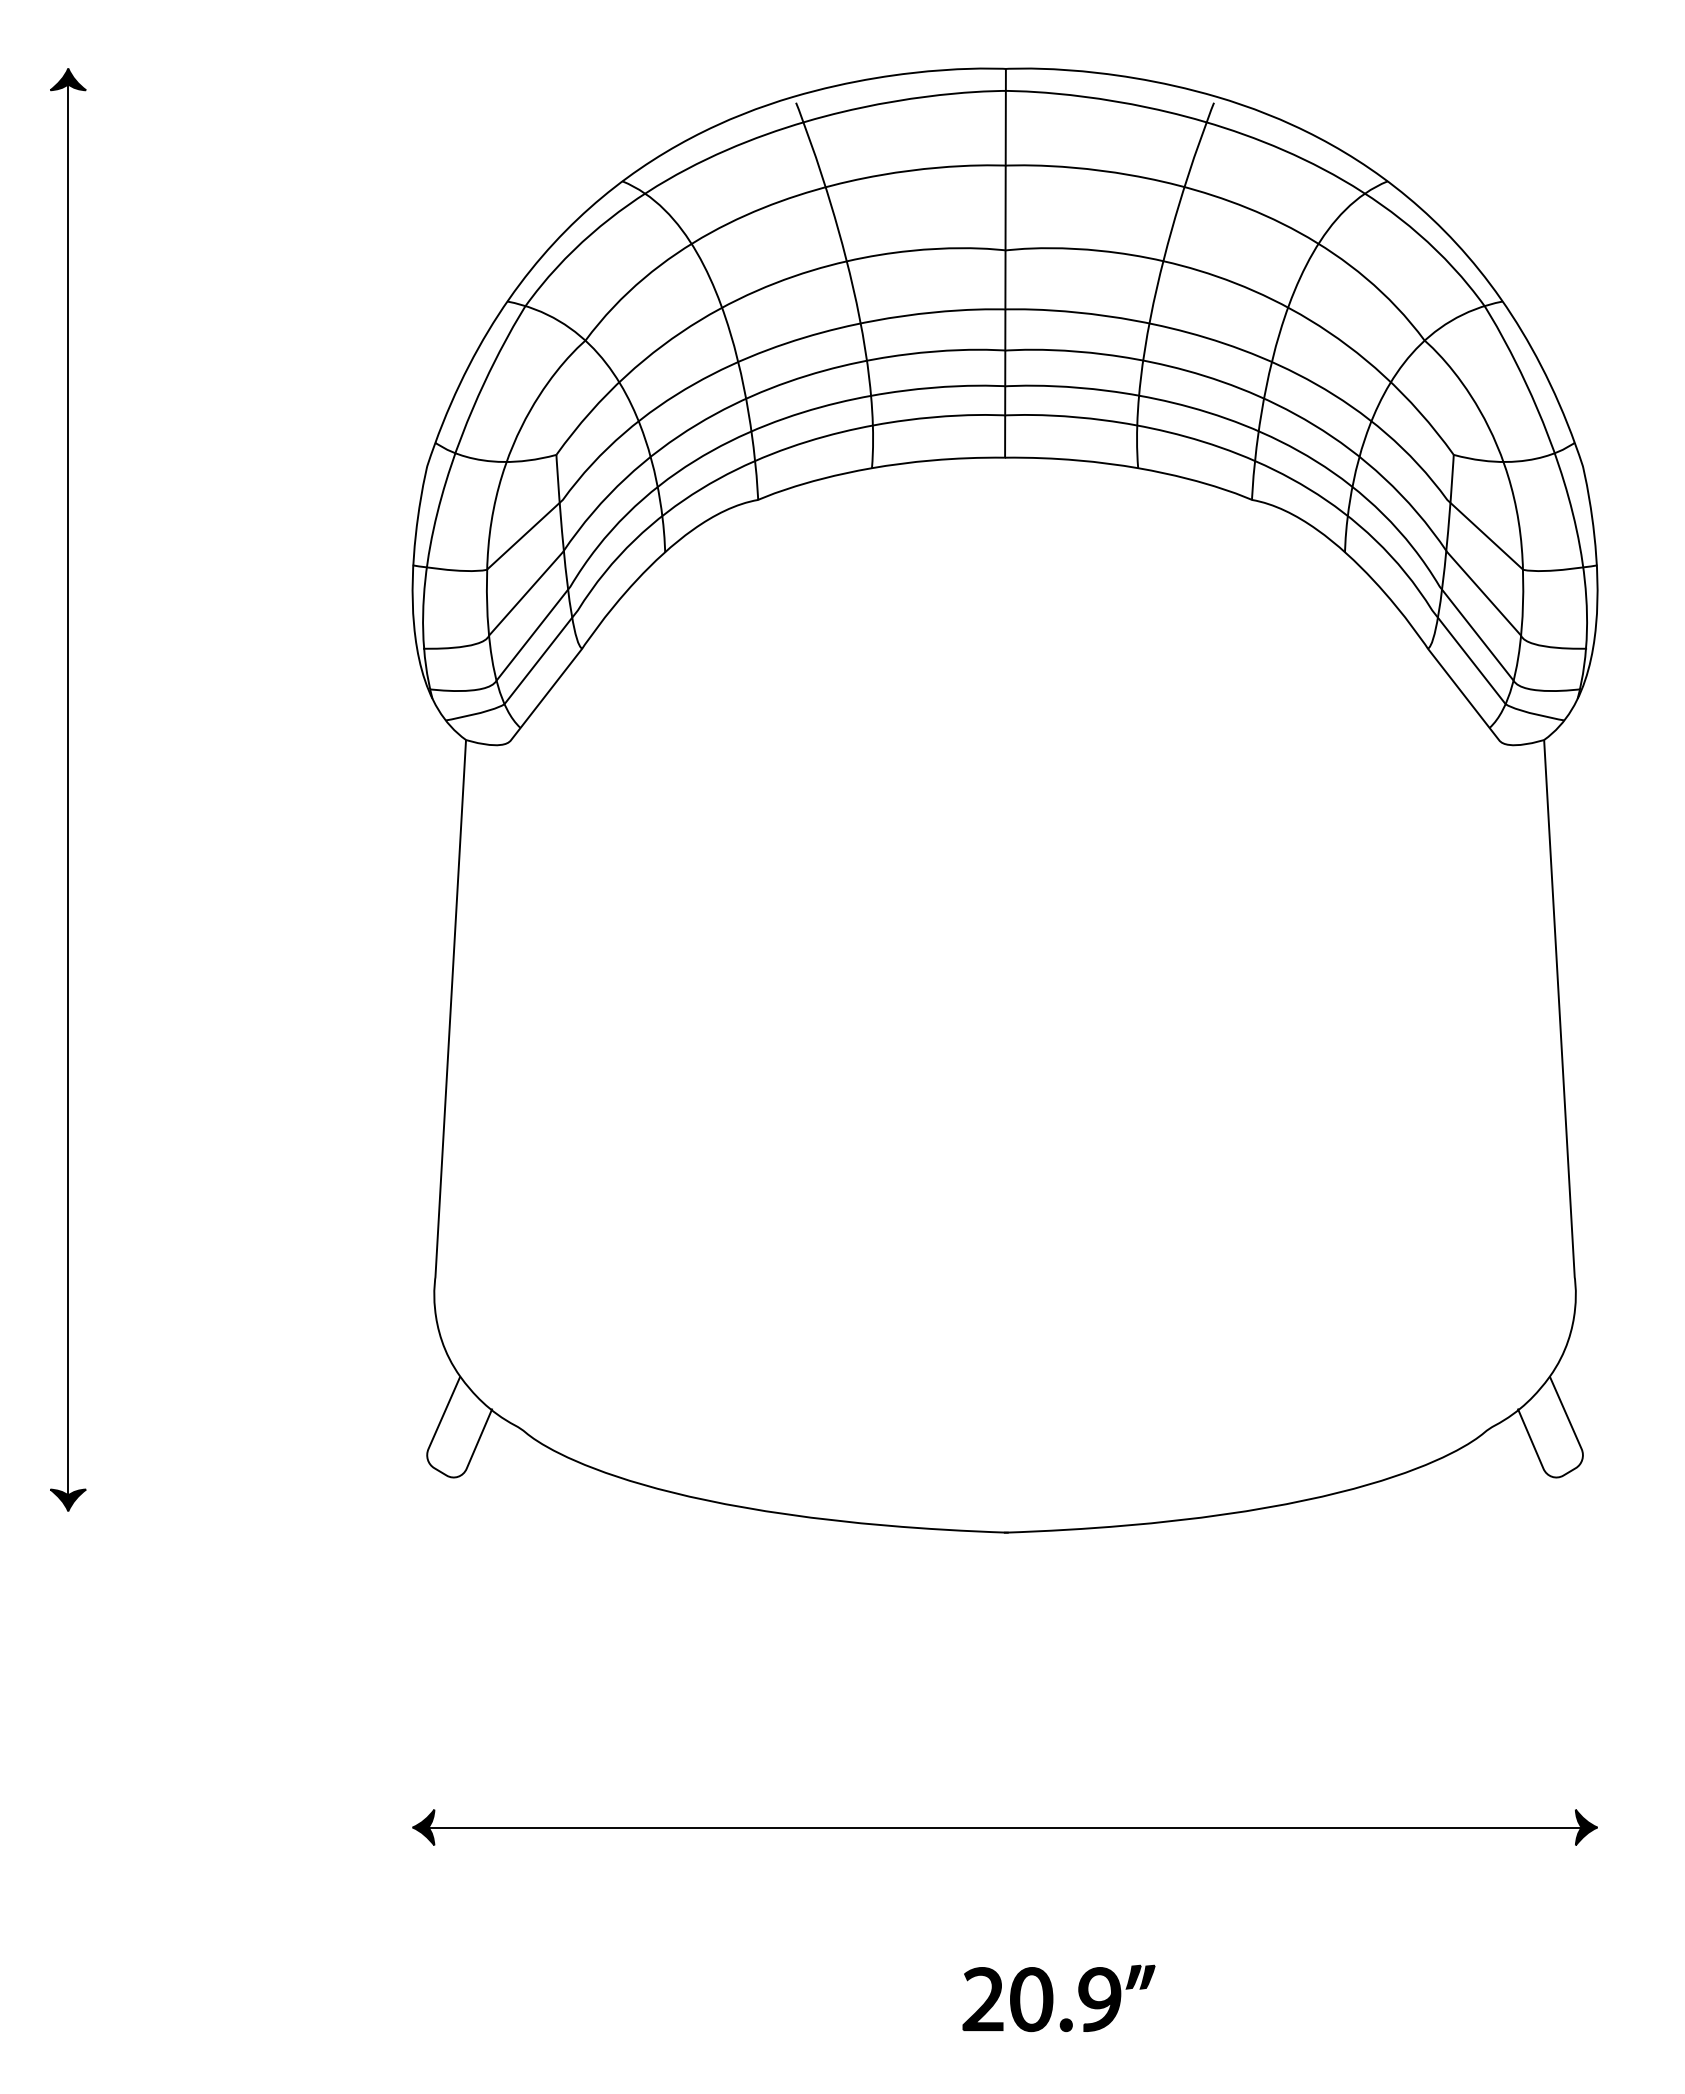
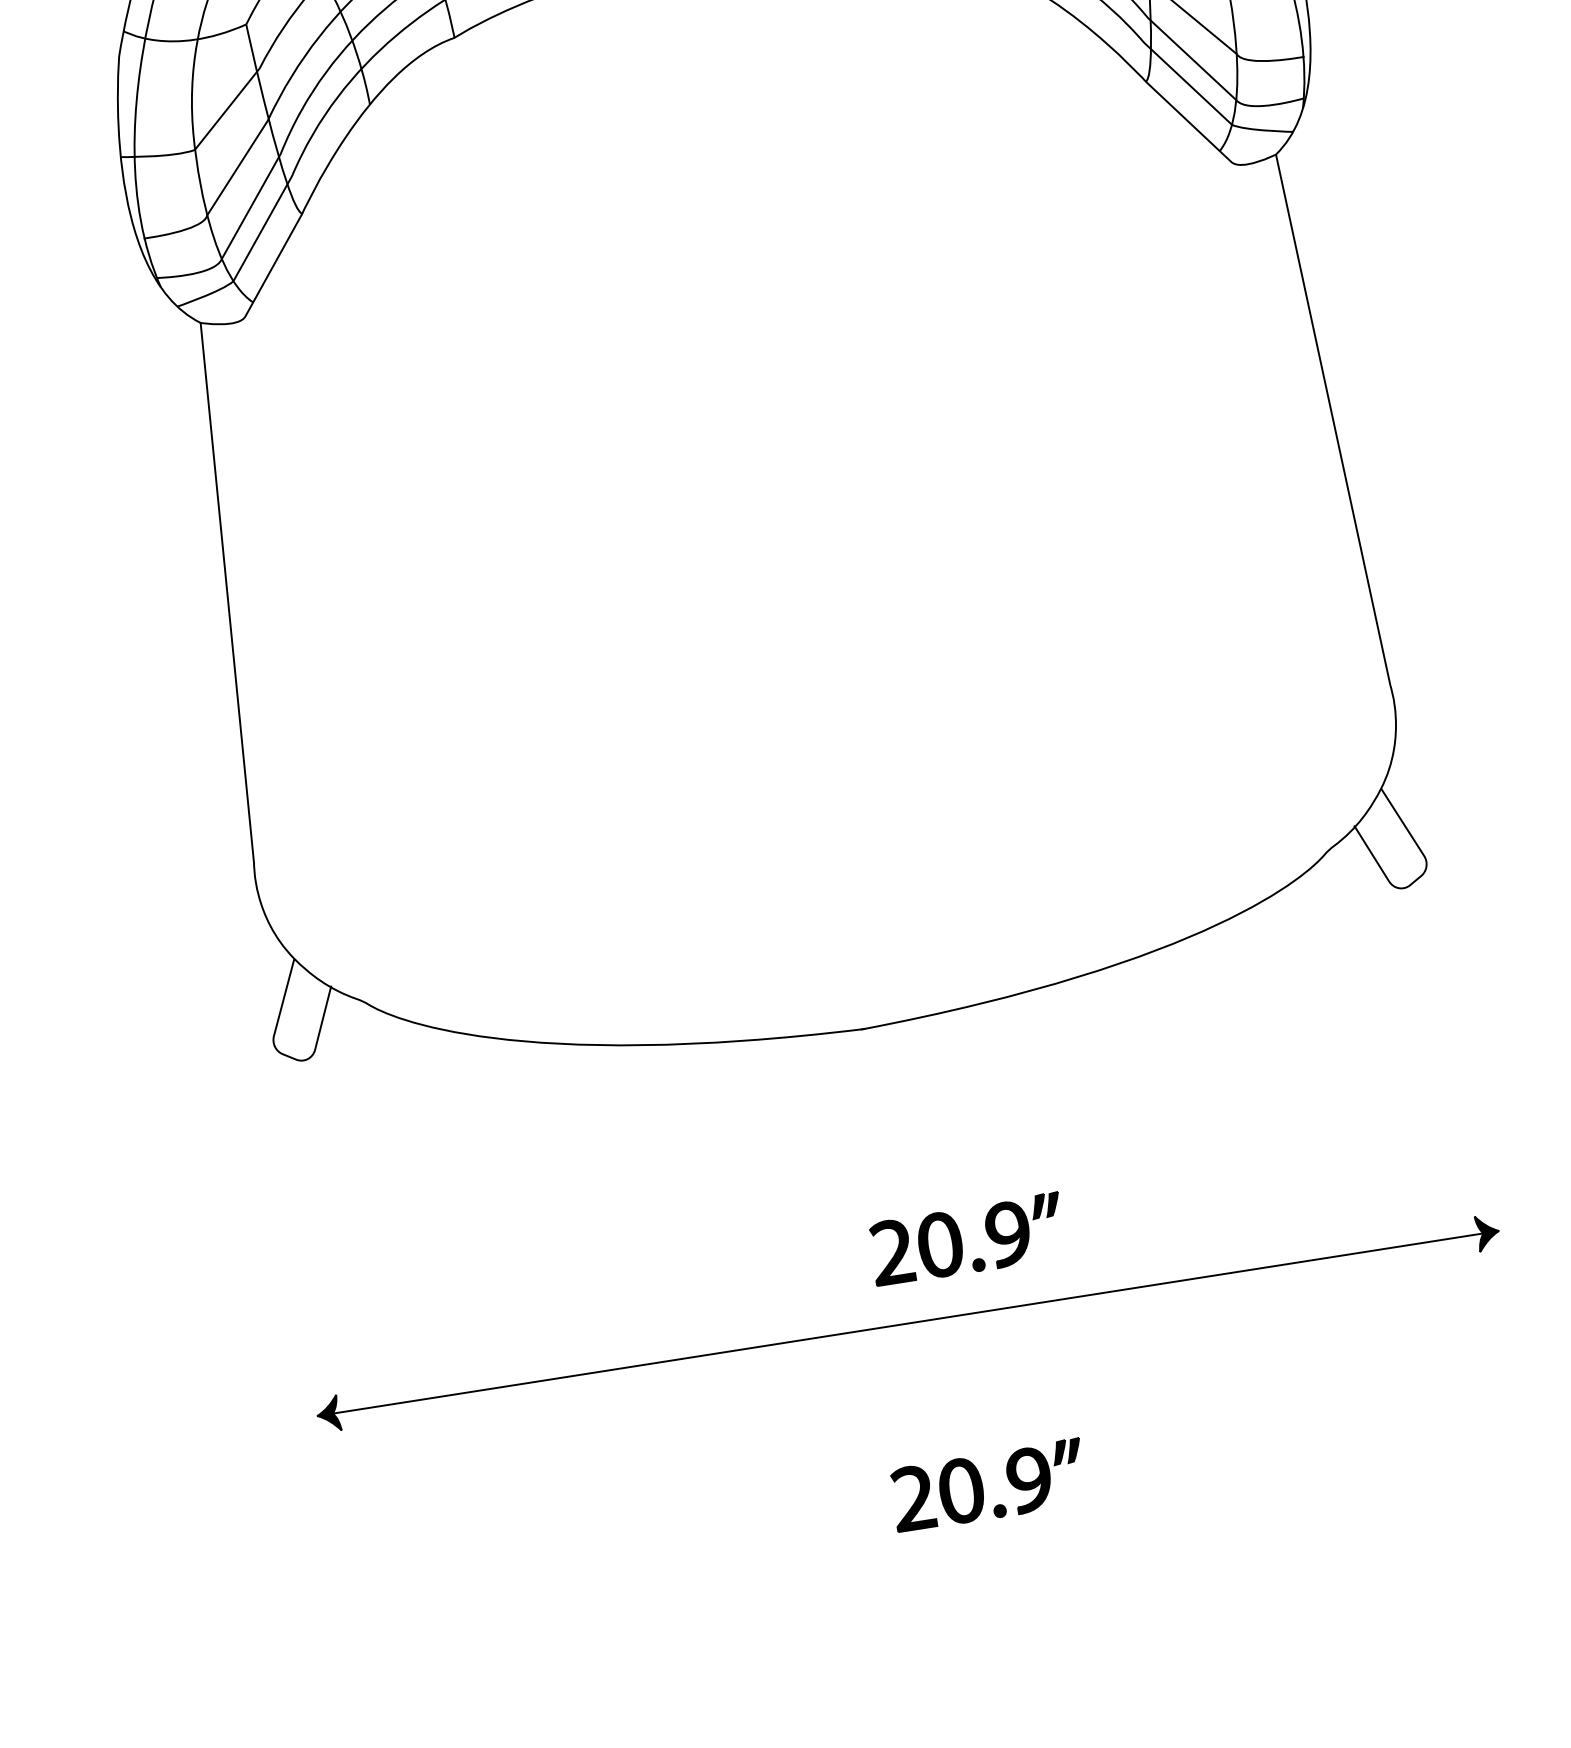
part: (1075, 1754) -> (967, 1239), added

